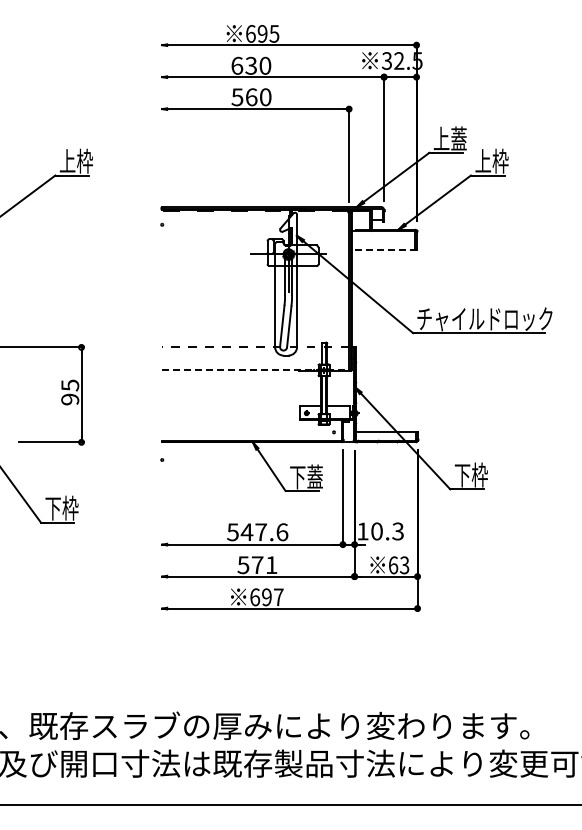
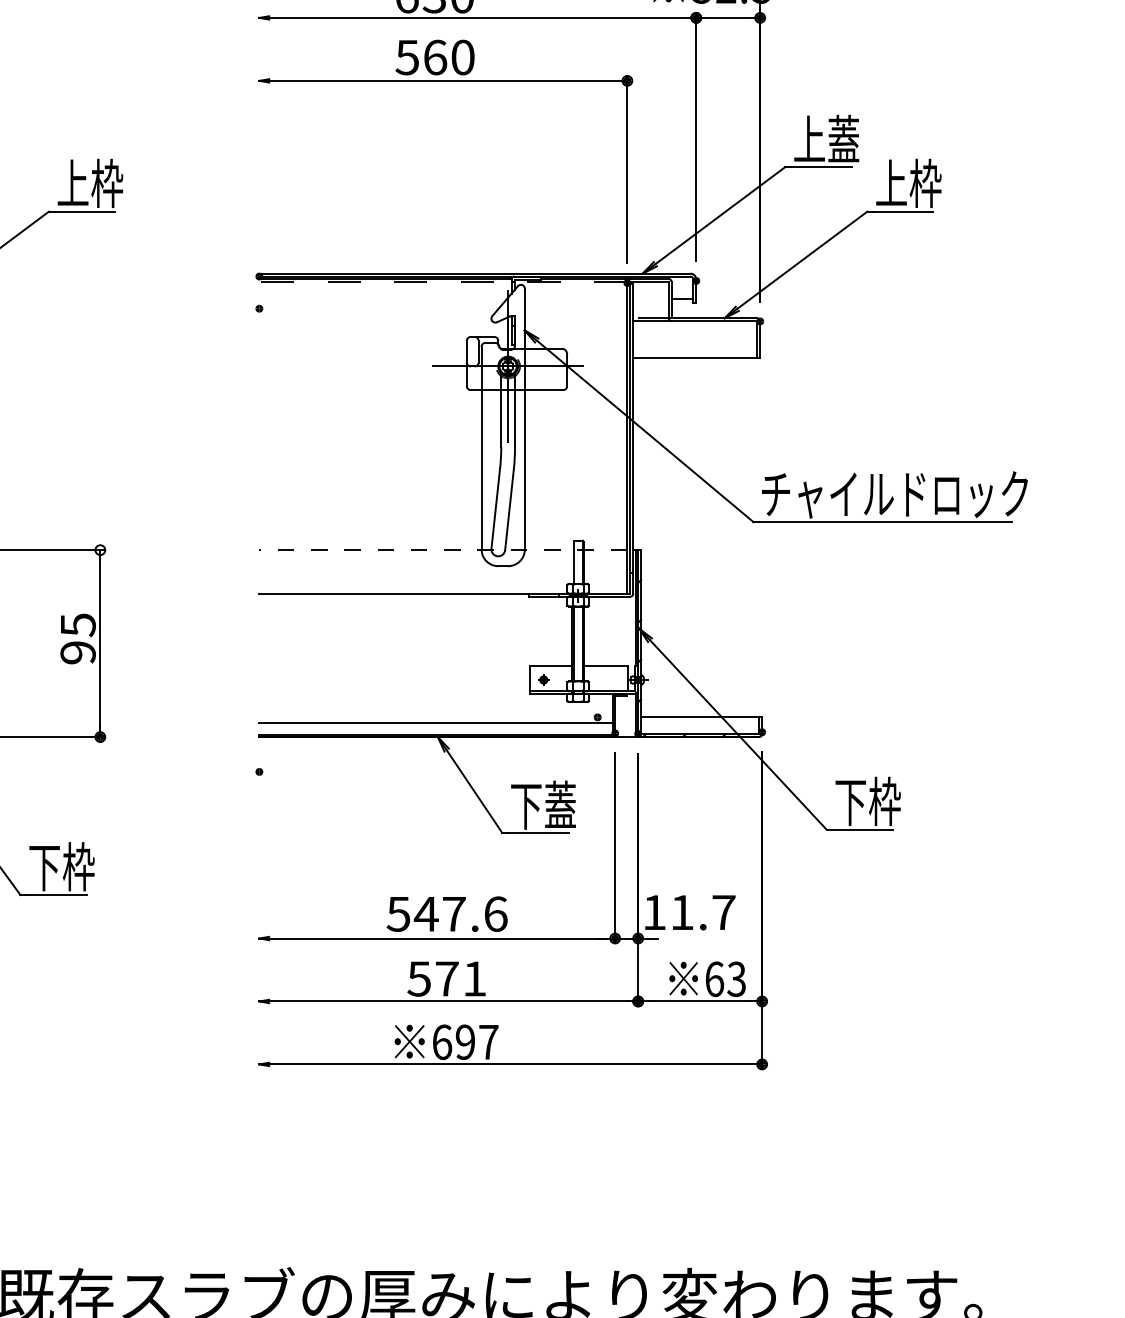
line: (383, 249) -> (695, 357), dashed -> solid
line: (256, 369) -> (444, 593), dashed -> solid
line: (251, 435) -> (435, 723), added
text: (387, 531) -> (702, 912), 10.3 -> 11.7

